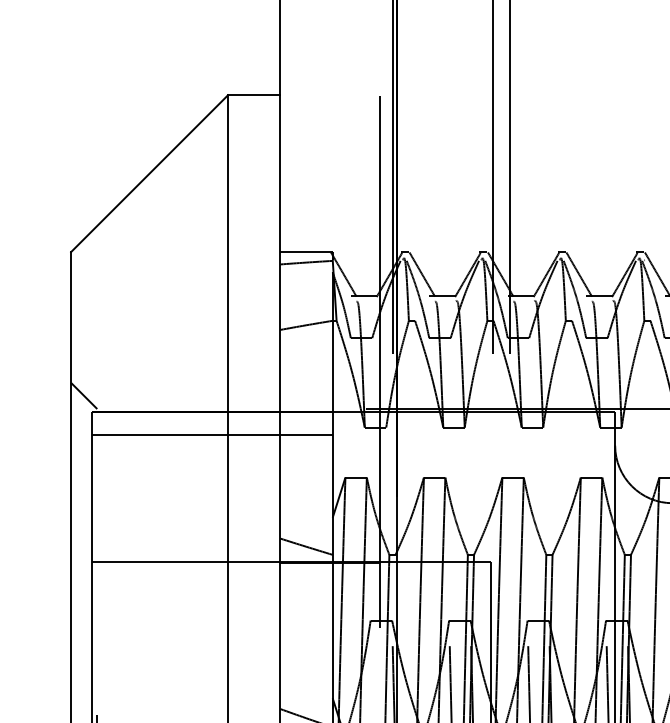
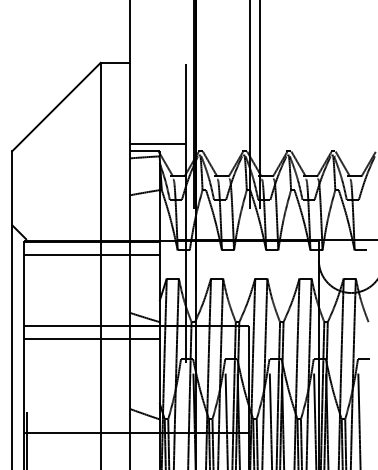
line: (330, 239) -> (158, 144), added
line: (211, 583) -> (91, 338), added

